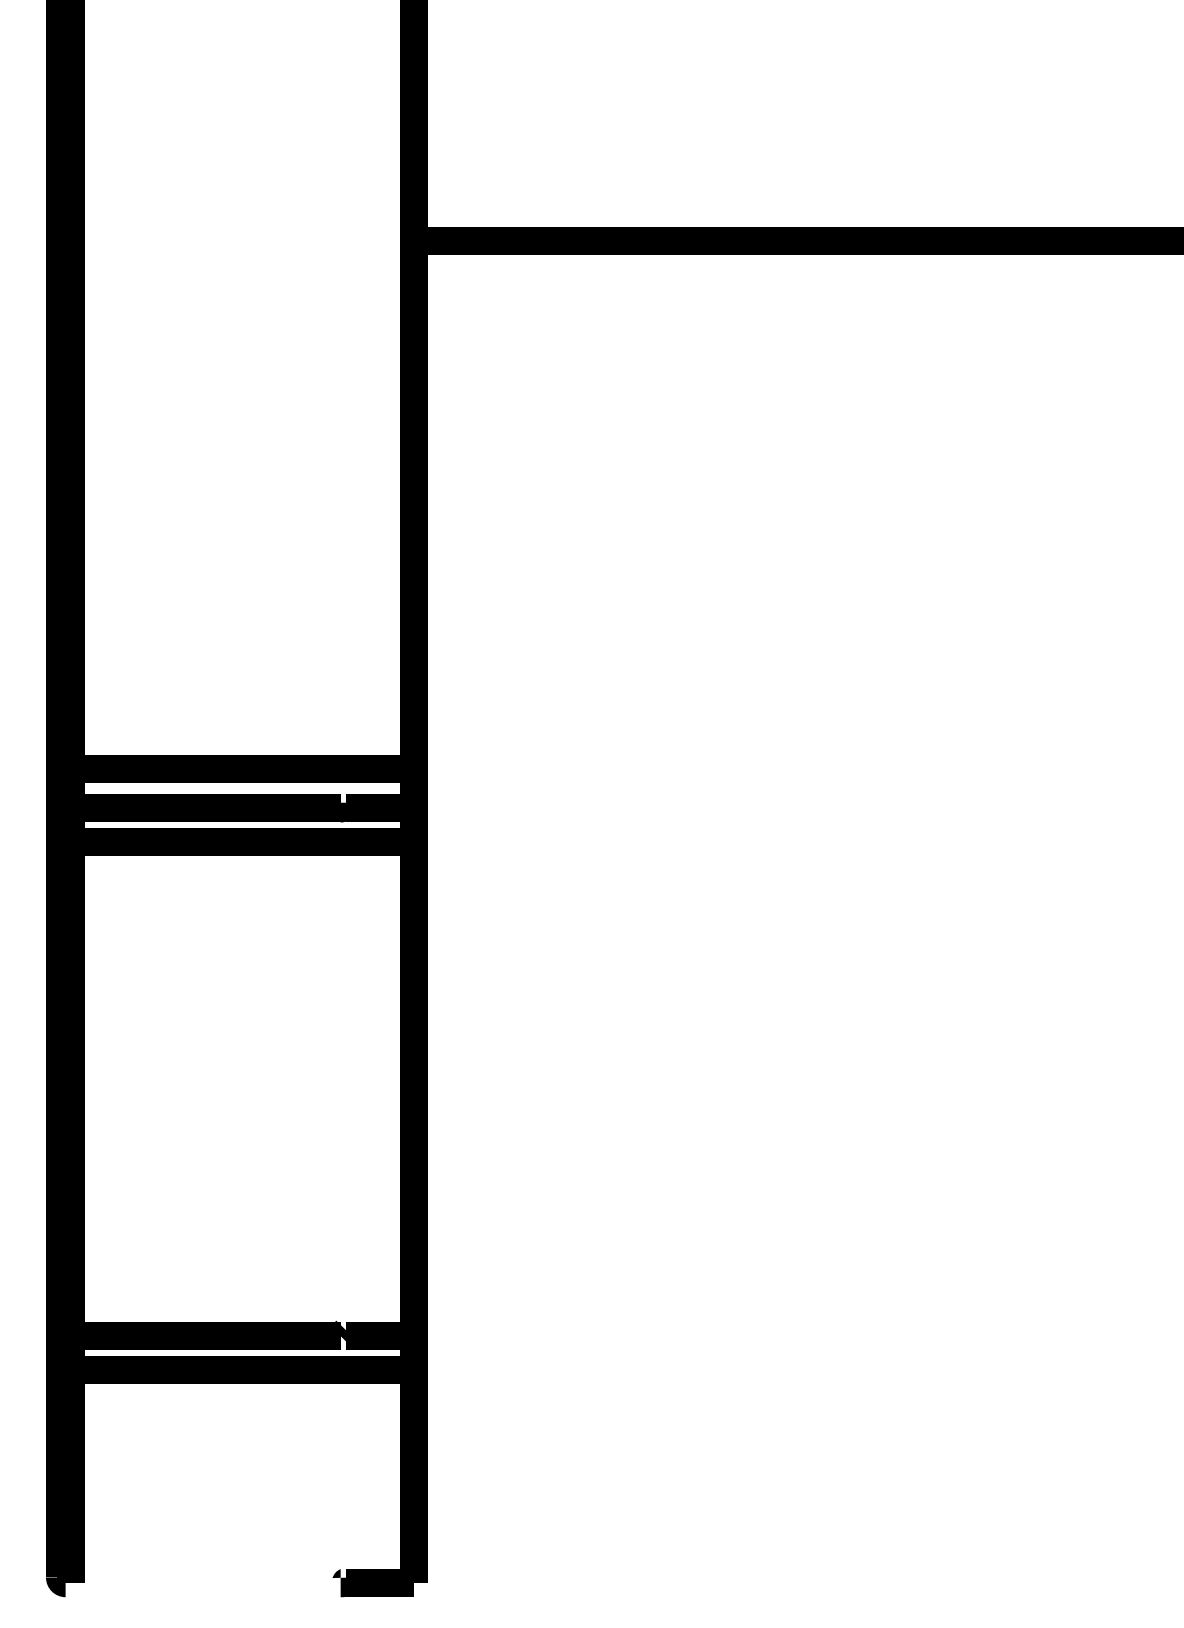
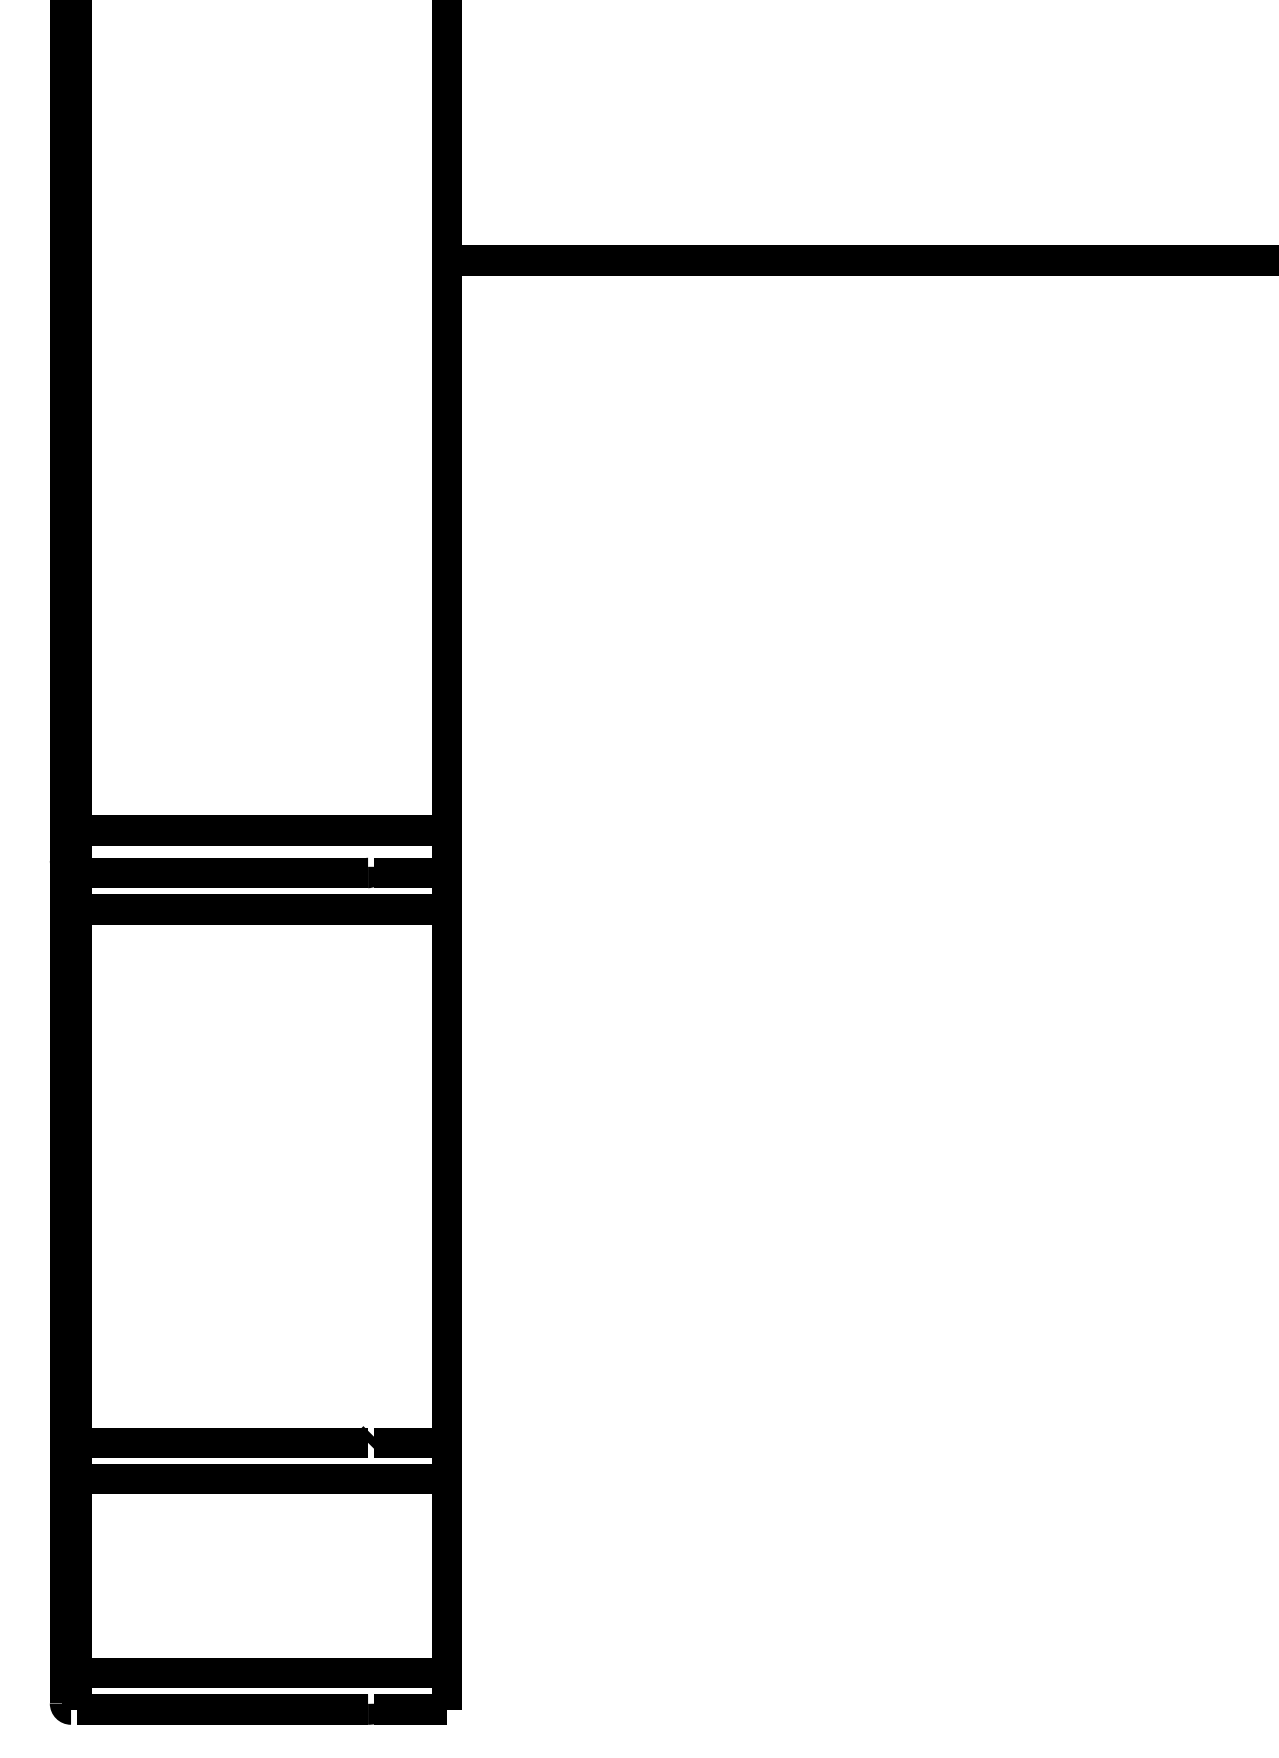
fill: (236, 1549) -> (255, 1673), added
fill: (205, 1583) -> (222, 1709), added

